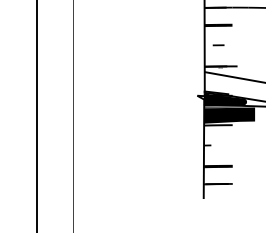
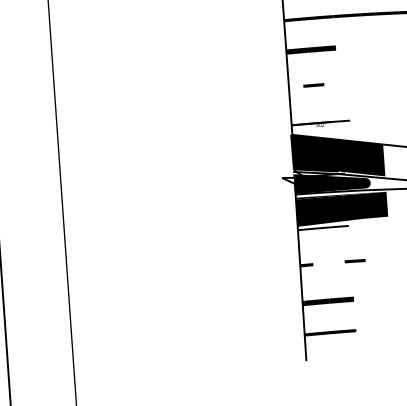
fill: (229, 84) -> (338, 153), added
line: (234, 144) -> (354, 260), added

